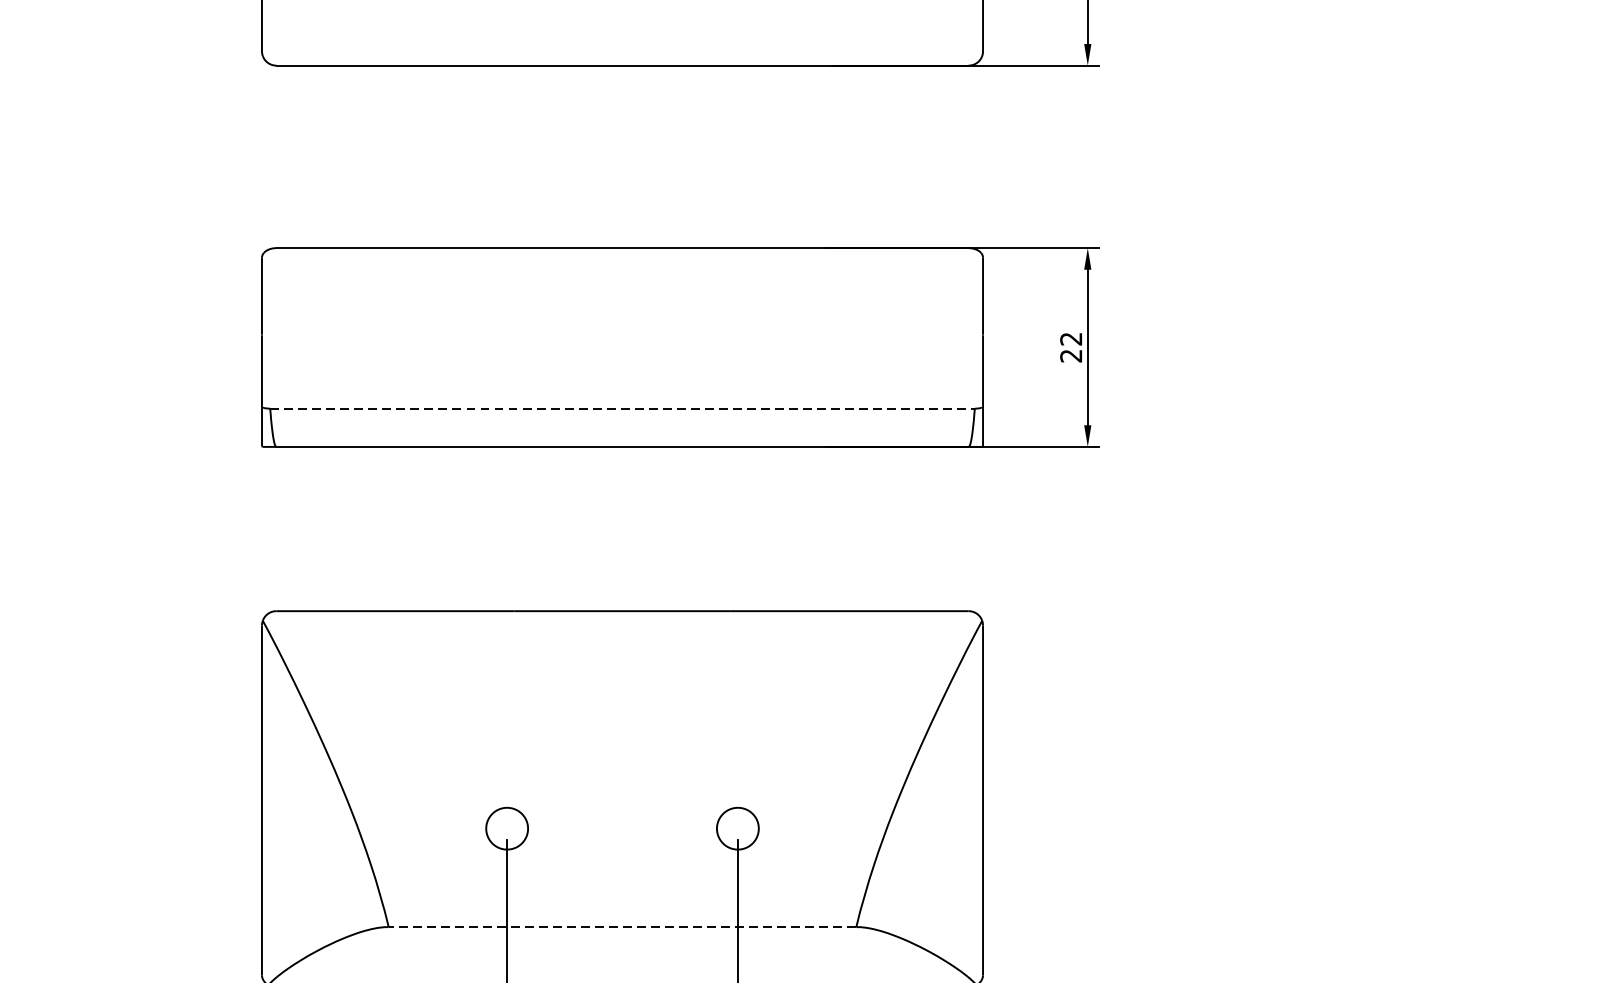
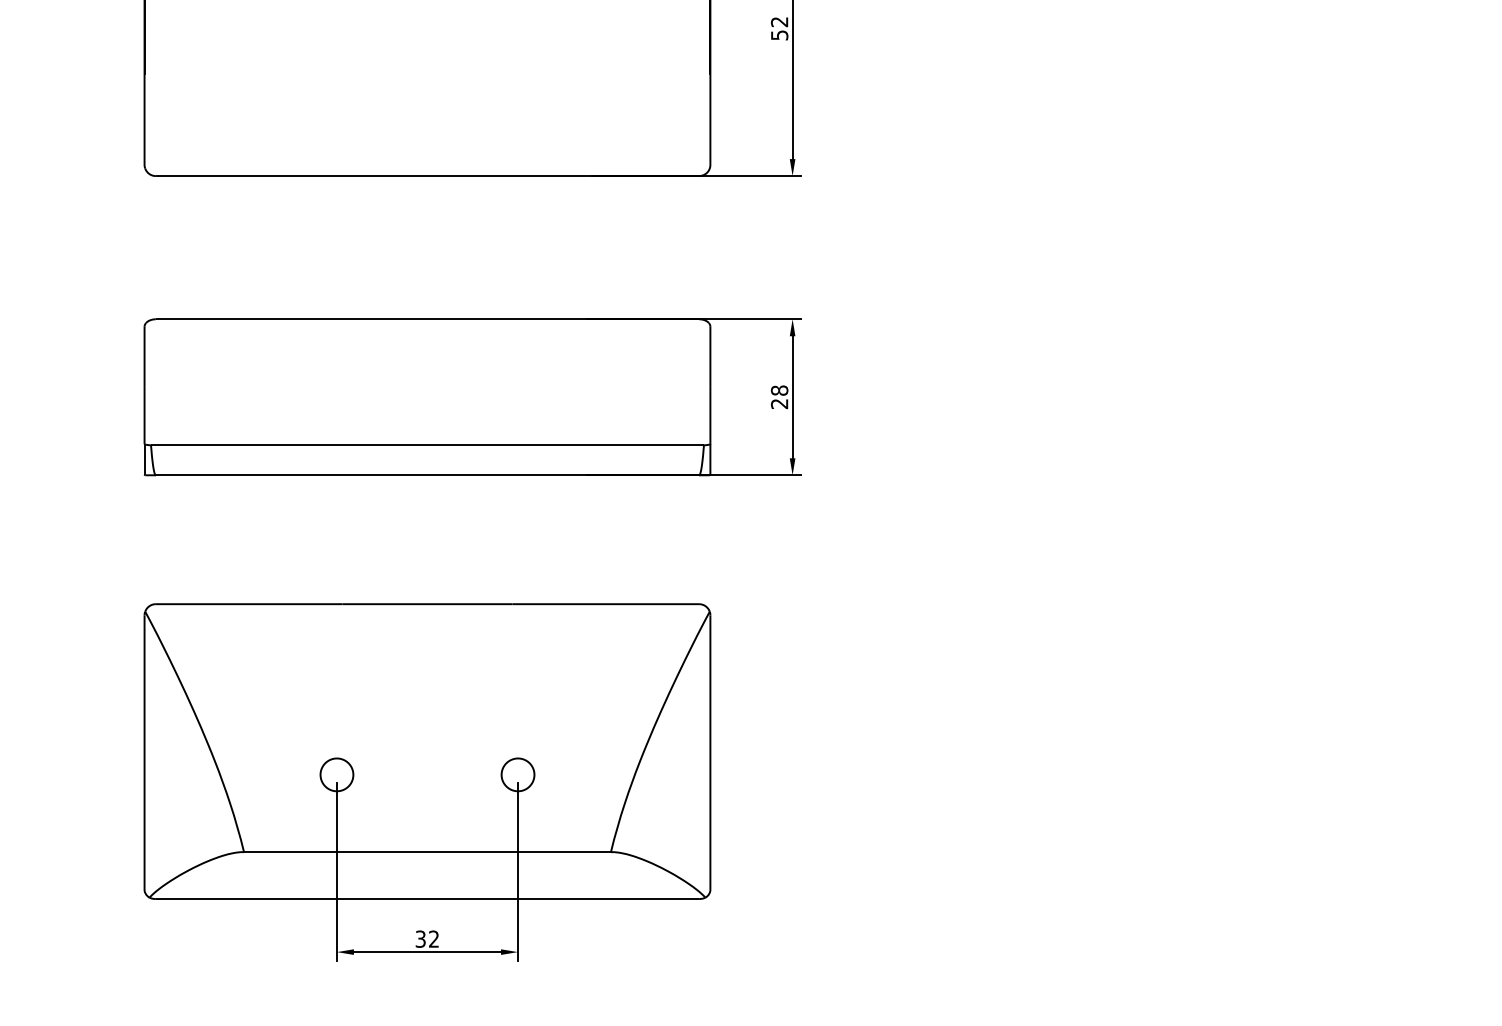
text: (1071, 338) -> (779, 390), 22 -> 28
line: (623, 408) -> (428, 445), dashed -> solid
line: (622, 927) -> (427, 852), dashed -> solid

